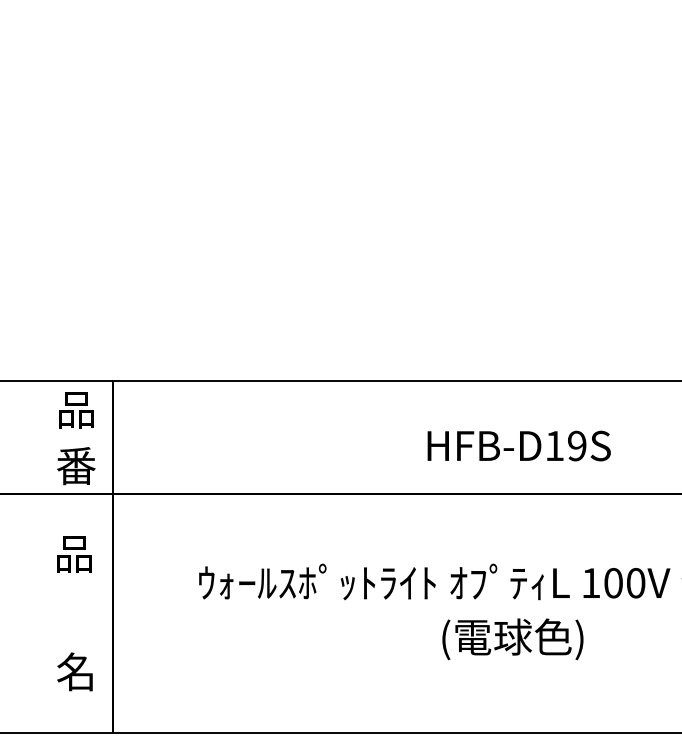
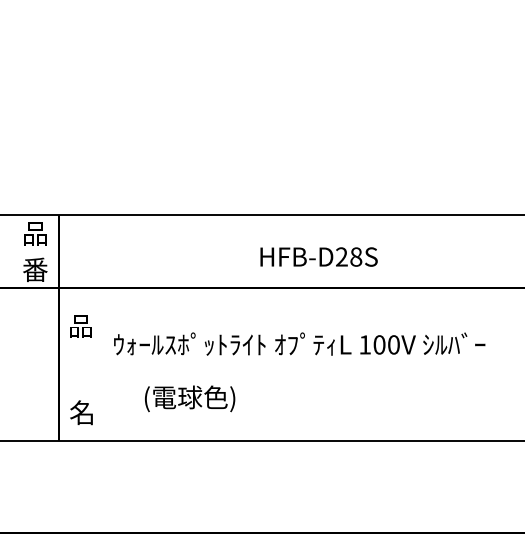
text: (566, 445) -> (349, 256), HFB-D19S -> HFB-D28S
text: (73, 554) -> (80, 326), moved
text: (513, 638) -> (190, 398), moved
text: (74, 671) -> (81, 412), moved

